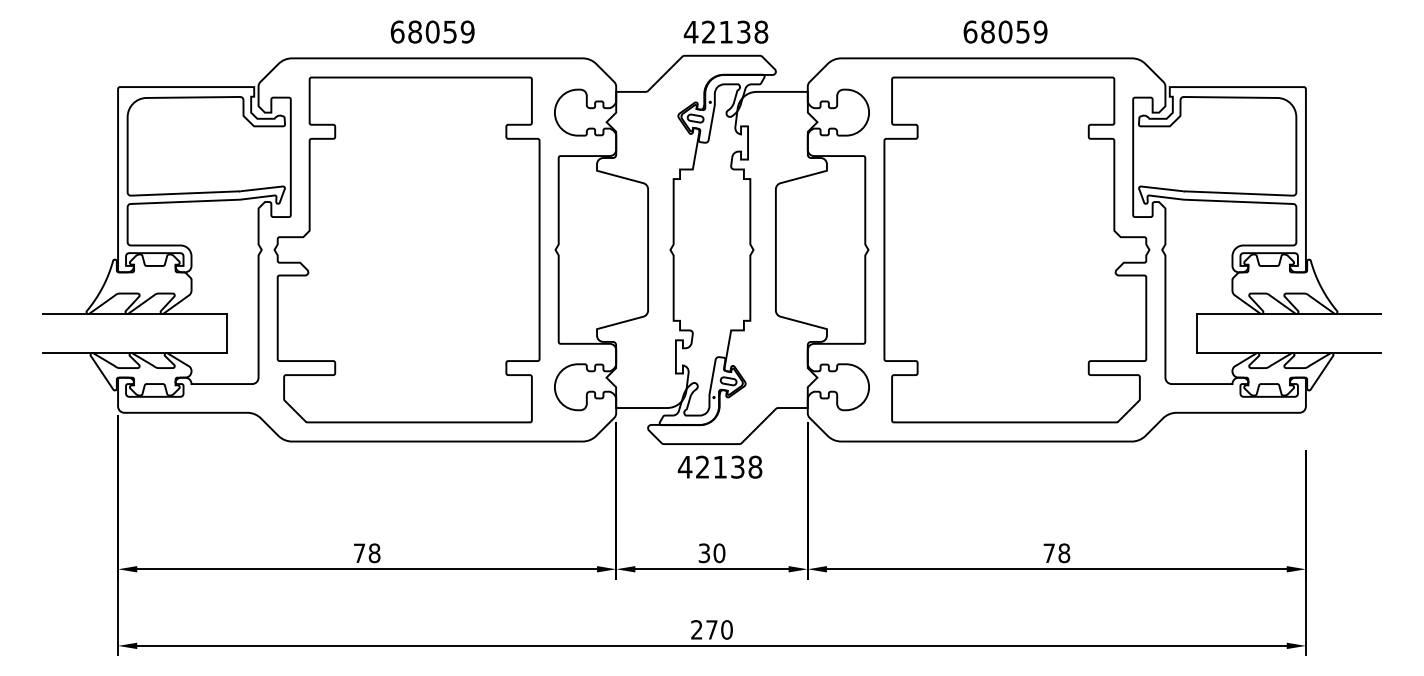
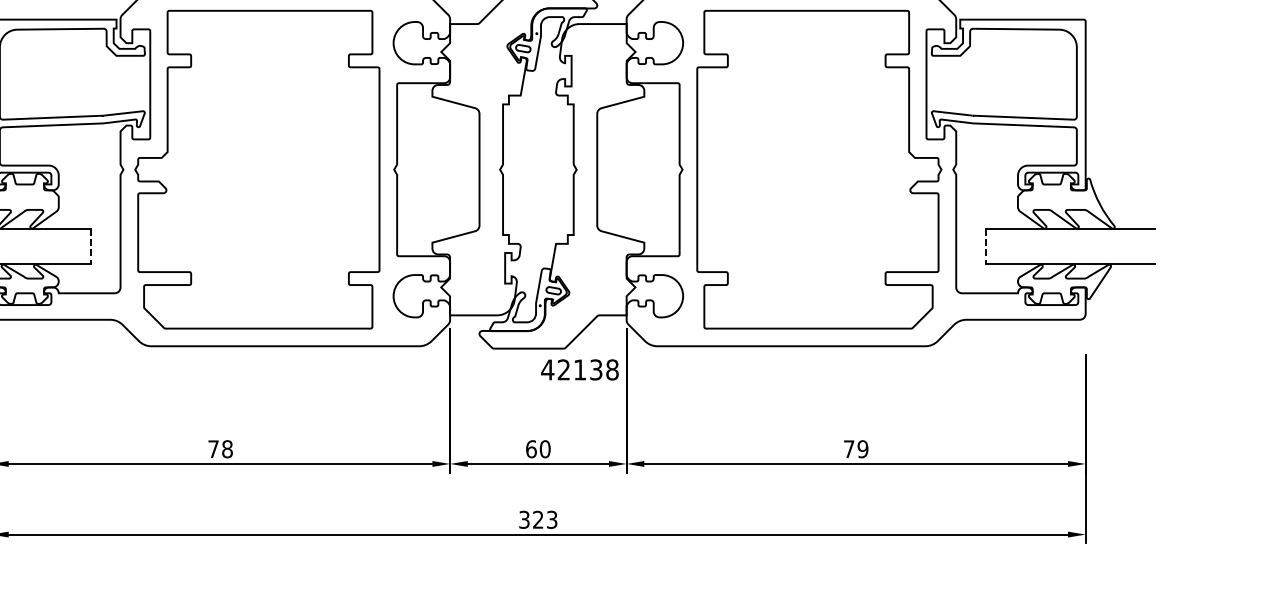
line: (226, 334) -> (90, 247), solid -> dashed
line: (1197, 334) -> (985, 247), solid -> dashed
text: (719, 466) -> (579, 369), moved
text: (704, 553) -> (531, 449), 30 -> 60
text: (1064, 553) -> (863, 449), 78 -> 79
text: (711, 629) -> (537, 519), 270 -> 323

